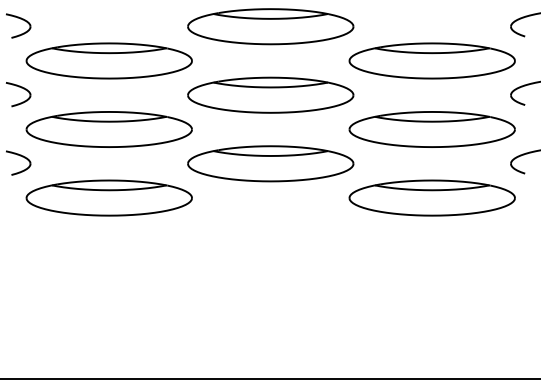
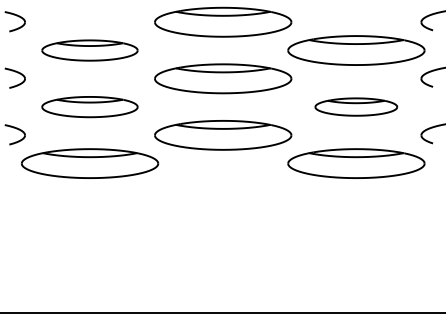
part: (108, 60) -> (89, 50), size x0.7
part: (108, 129) -> (89, 107), size x0.7
part: (431, 129) -> (355, 107), size x0.6

